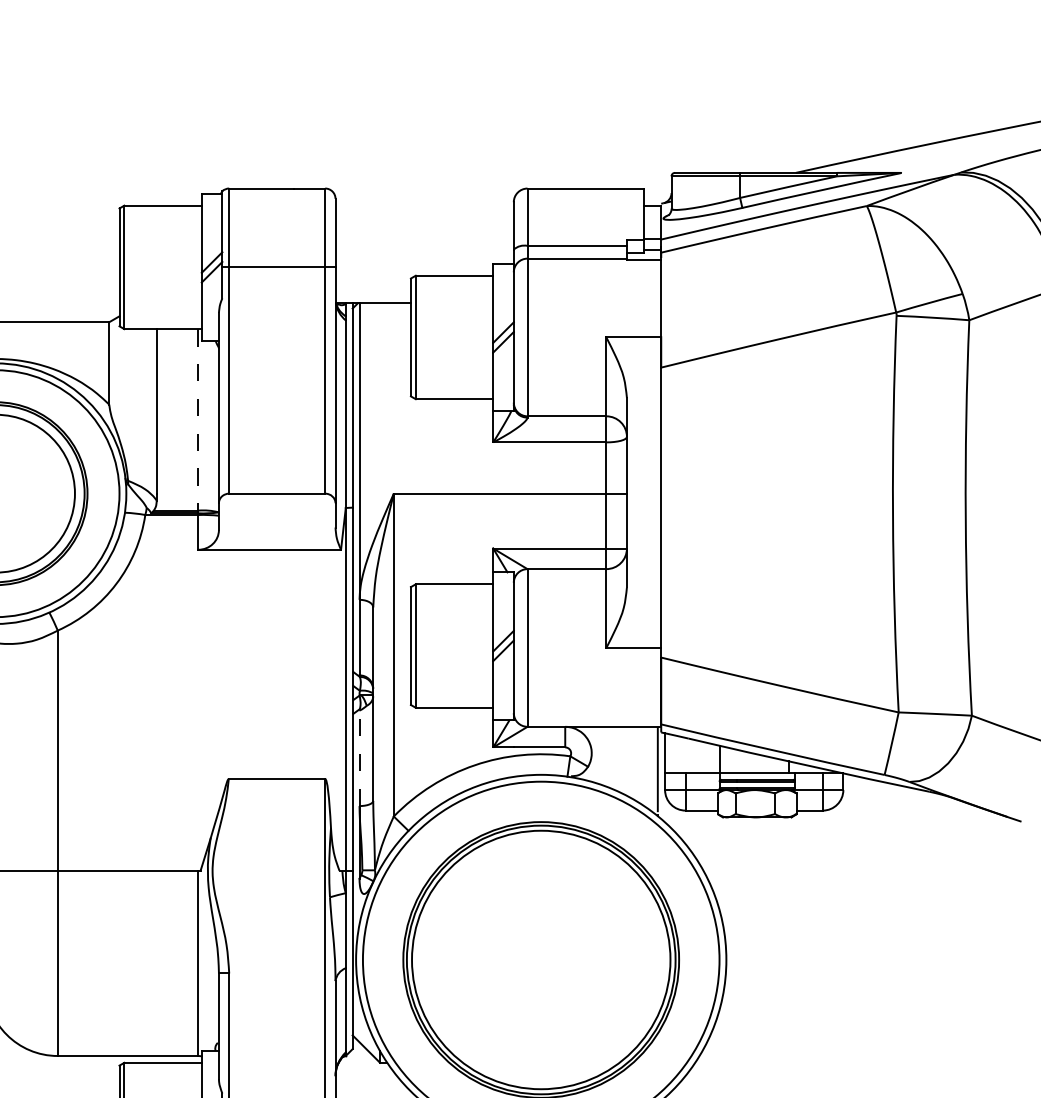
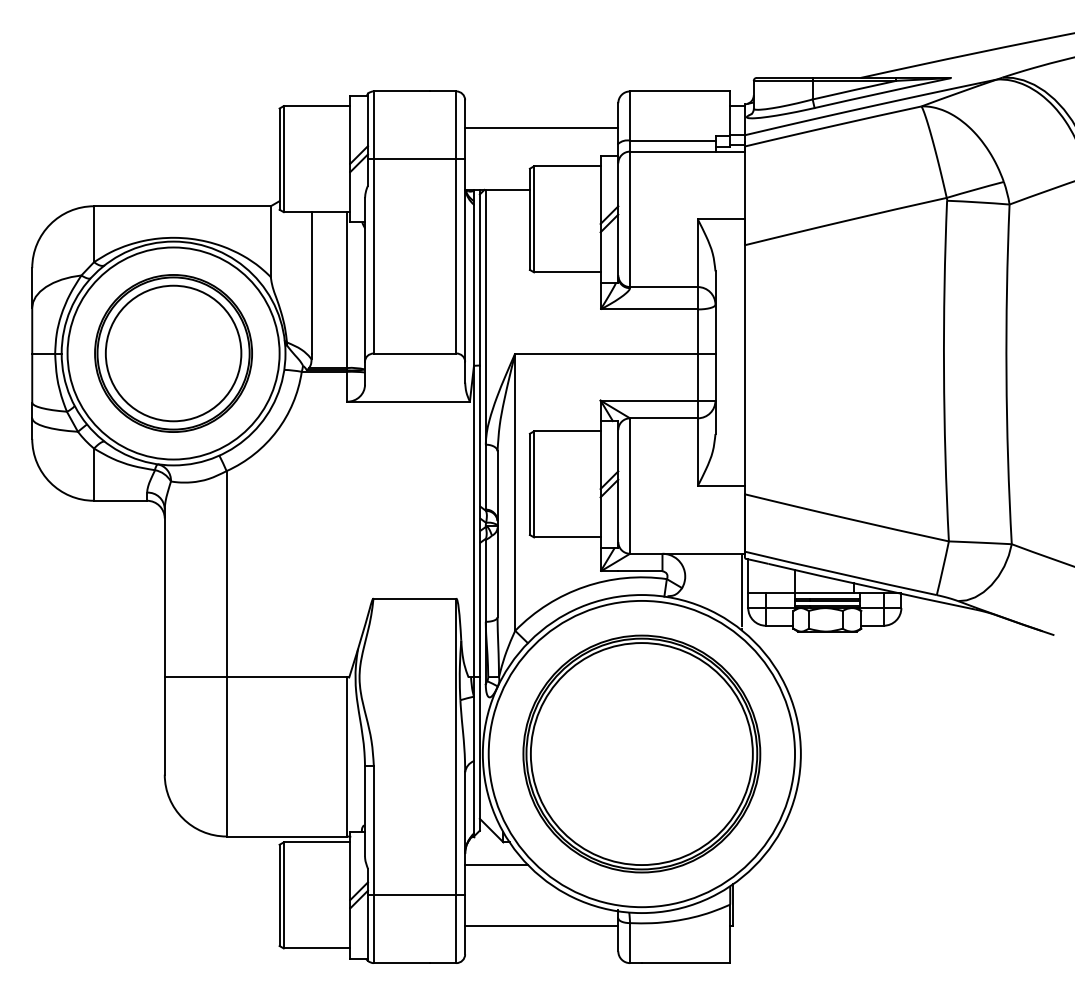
line: (424, 231) -> (541, 128), added
line: (198, 420) -> (347, 290), dashed -> solid
line: (359, 757) -> (485, 580), dashed -> solid
line: (372, 1088) -> (496, 864), added

